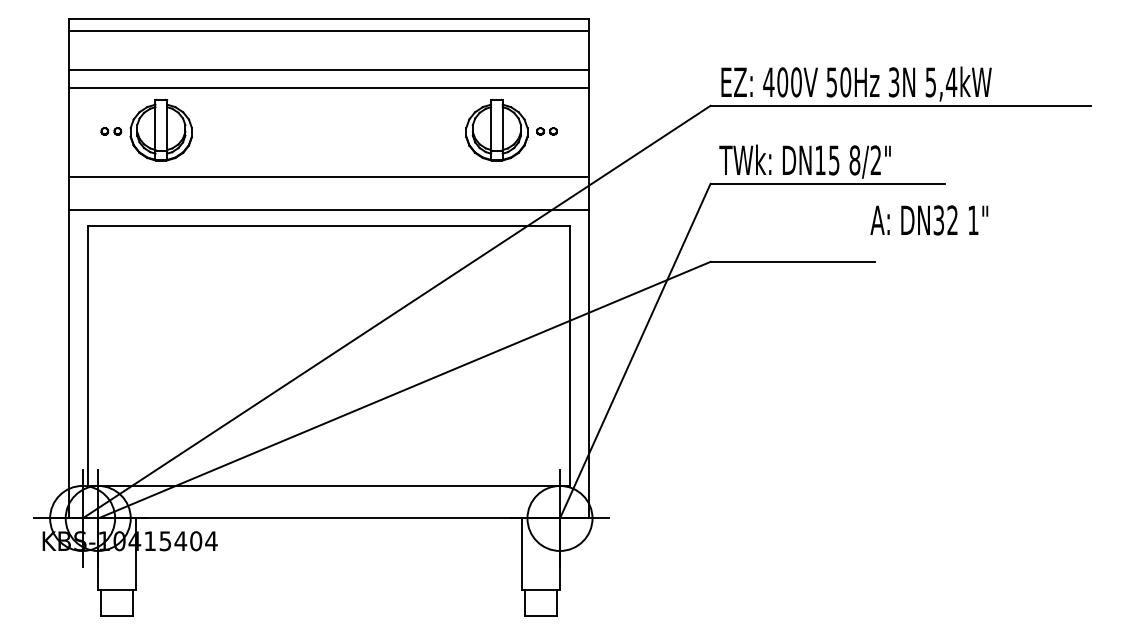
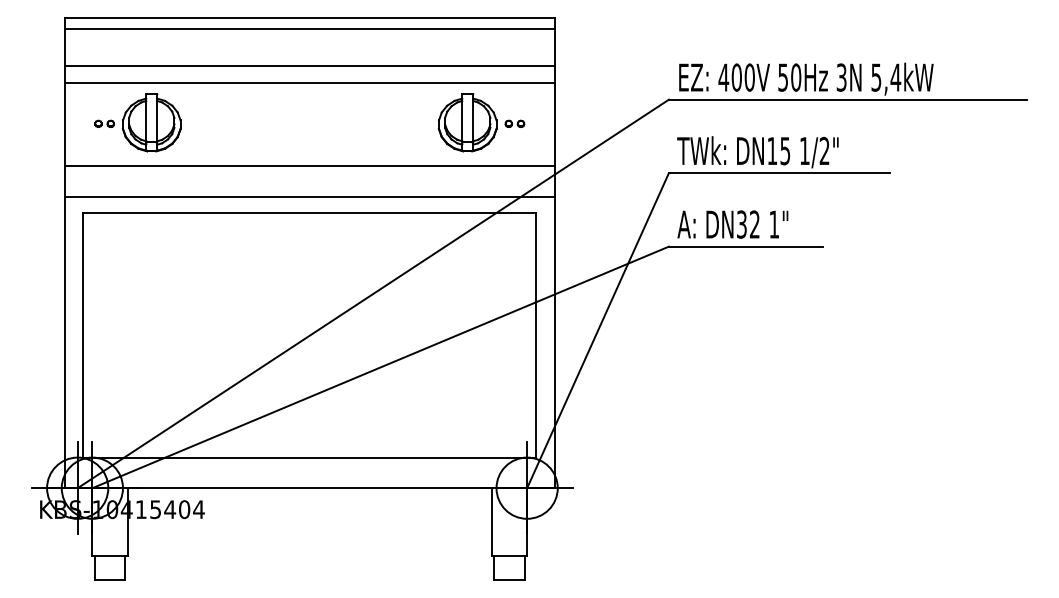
text: (854, 159) -> (804, 150), 8/2" -> 1/2"
text: (928, 220) -> (732, 224), moved

